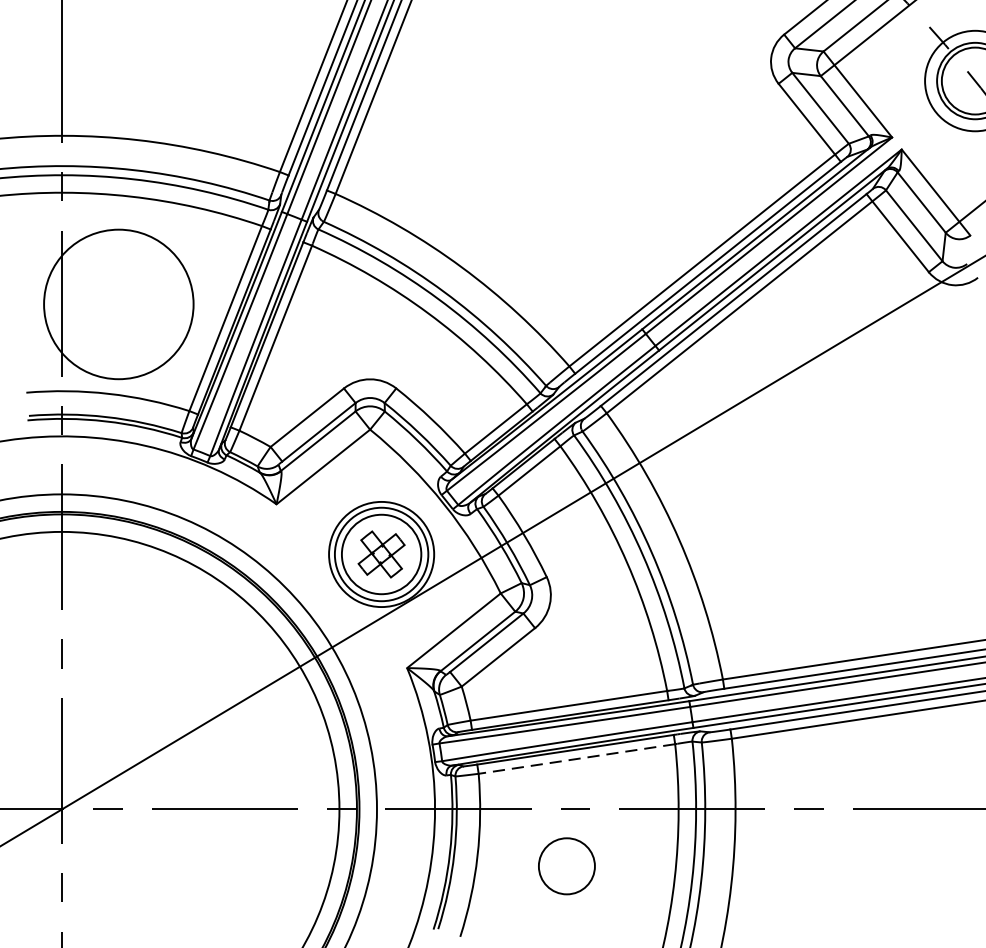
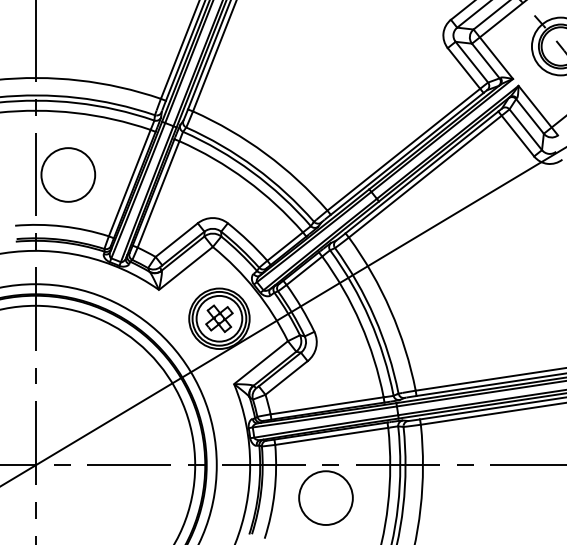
circle: (119, 303) -> (68, 174), size x0.62
line: (576, 759) -> (331, 436), dashed -> solid
circle: (566, 865) -> (325, 497), size x1.67

